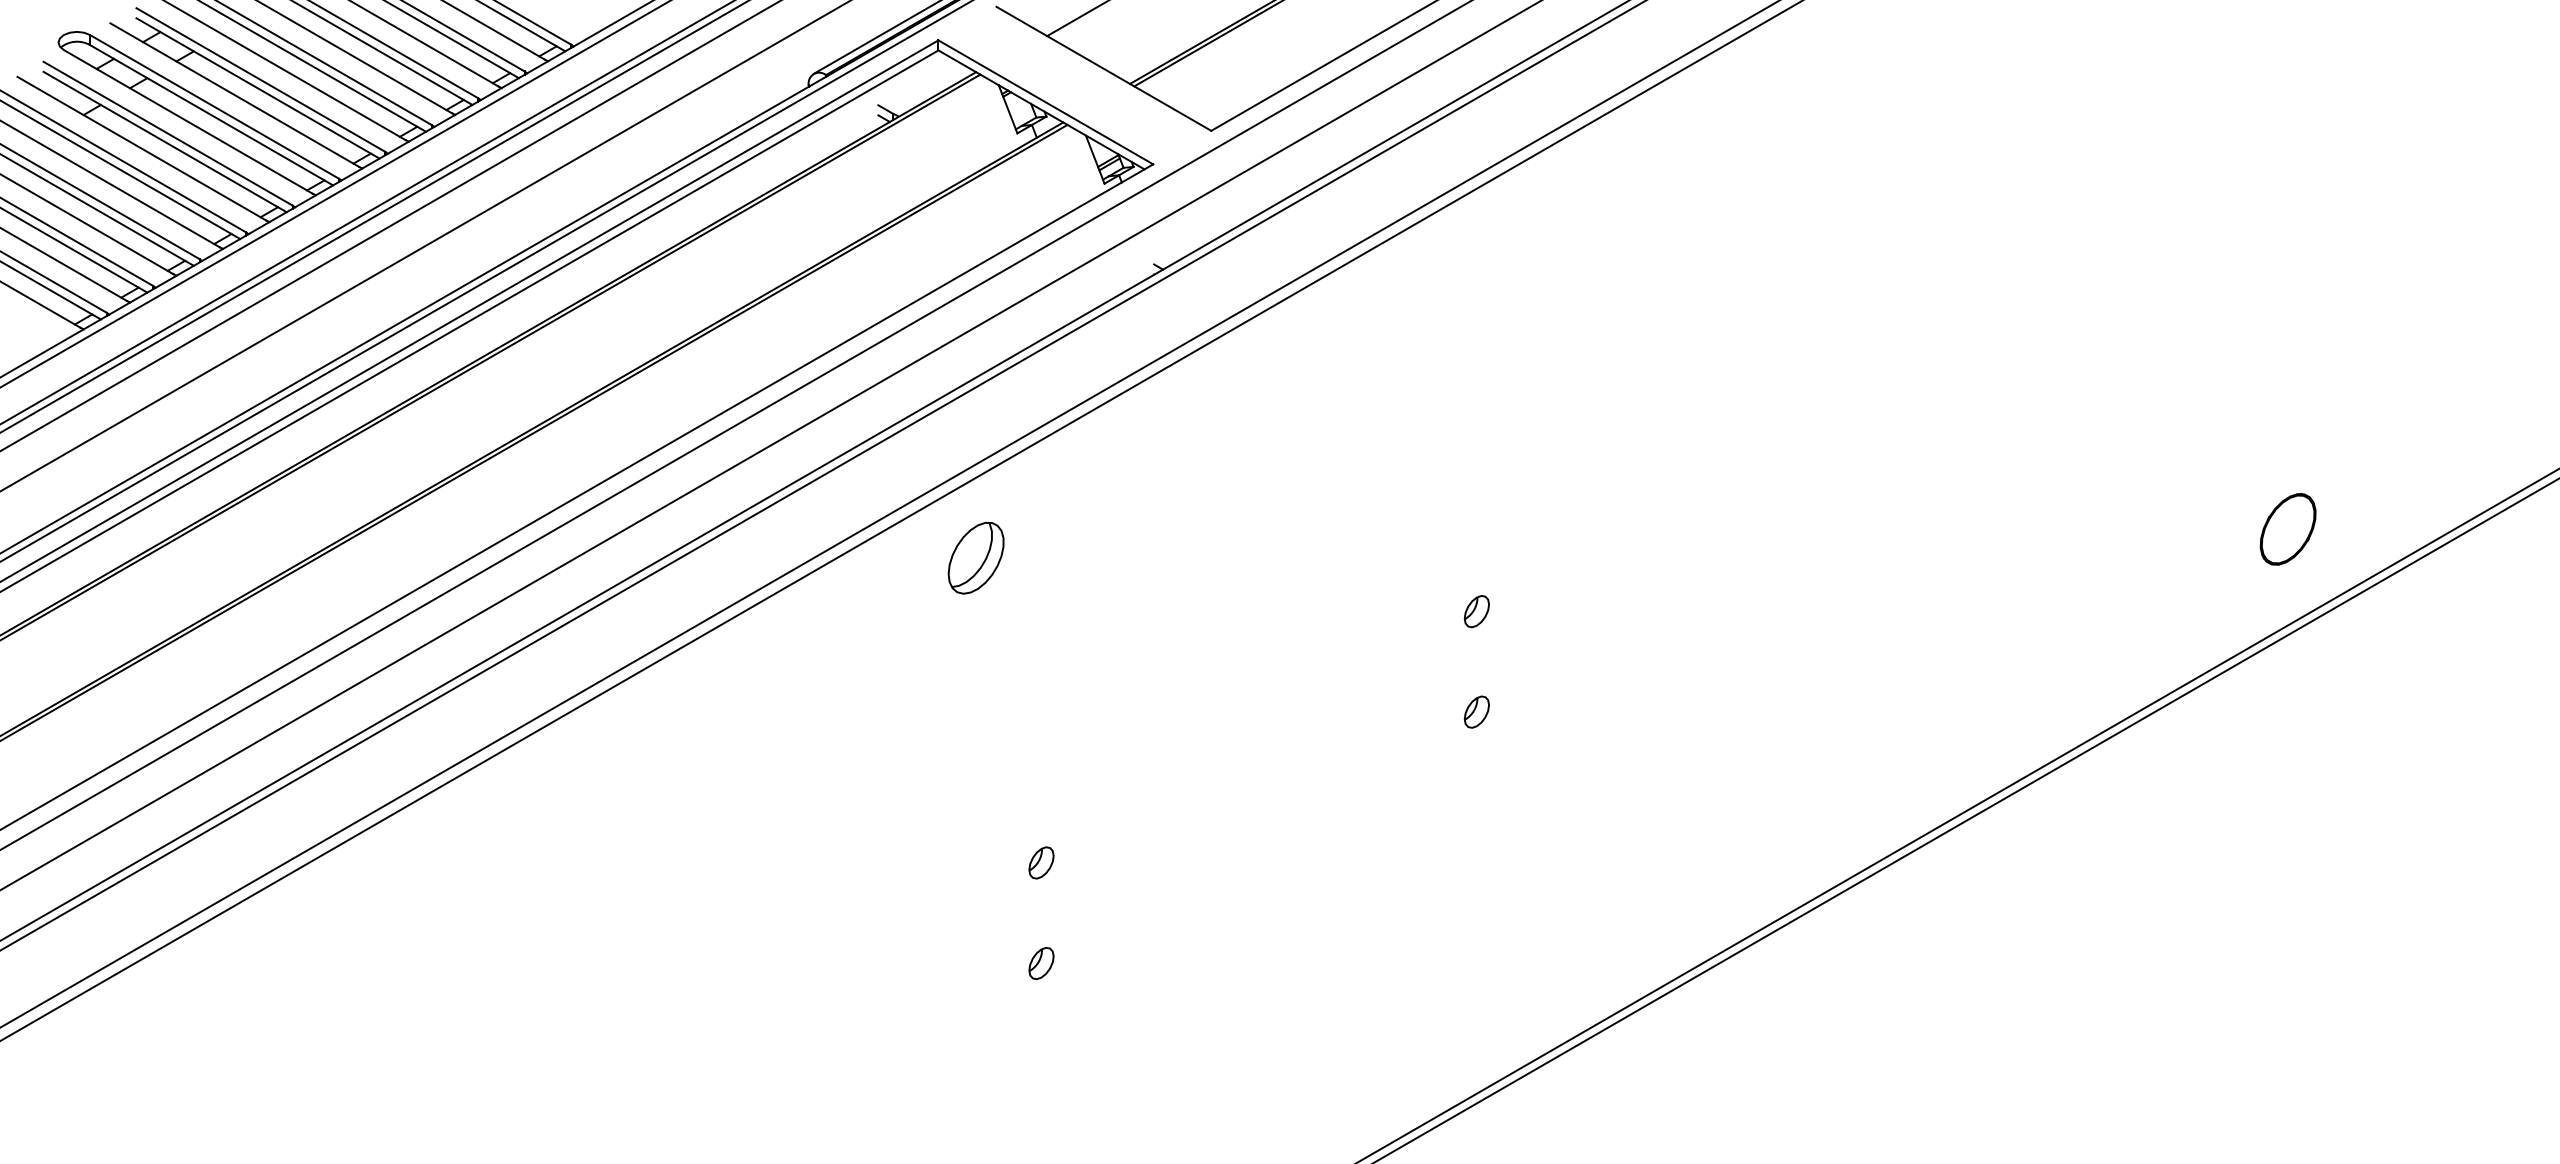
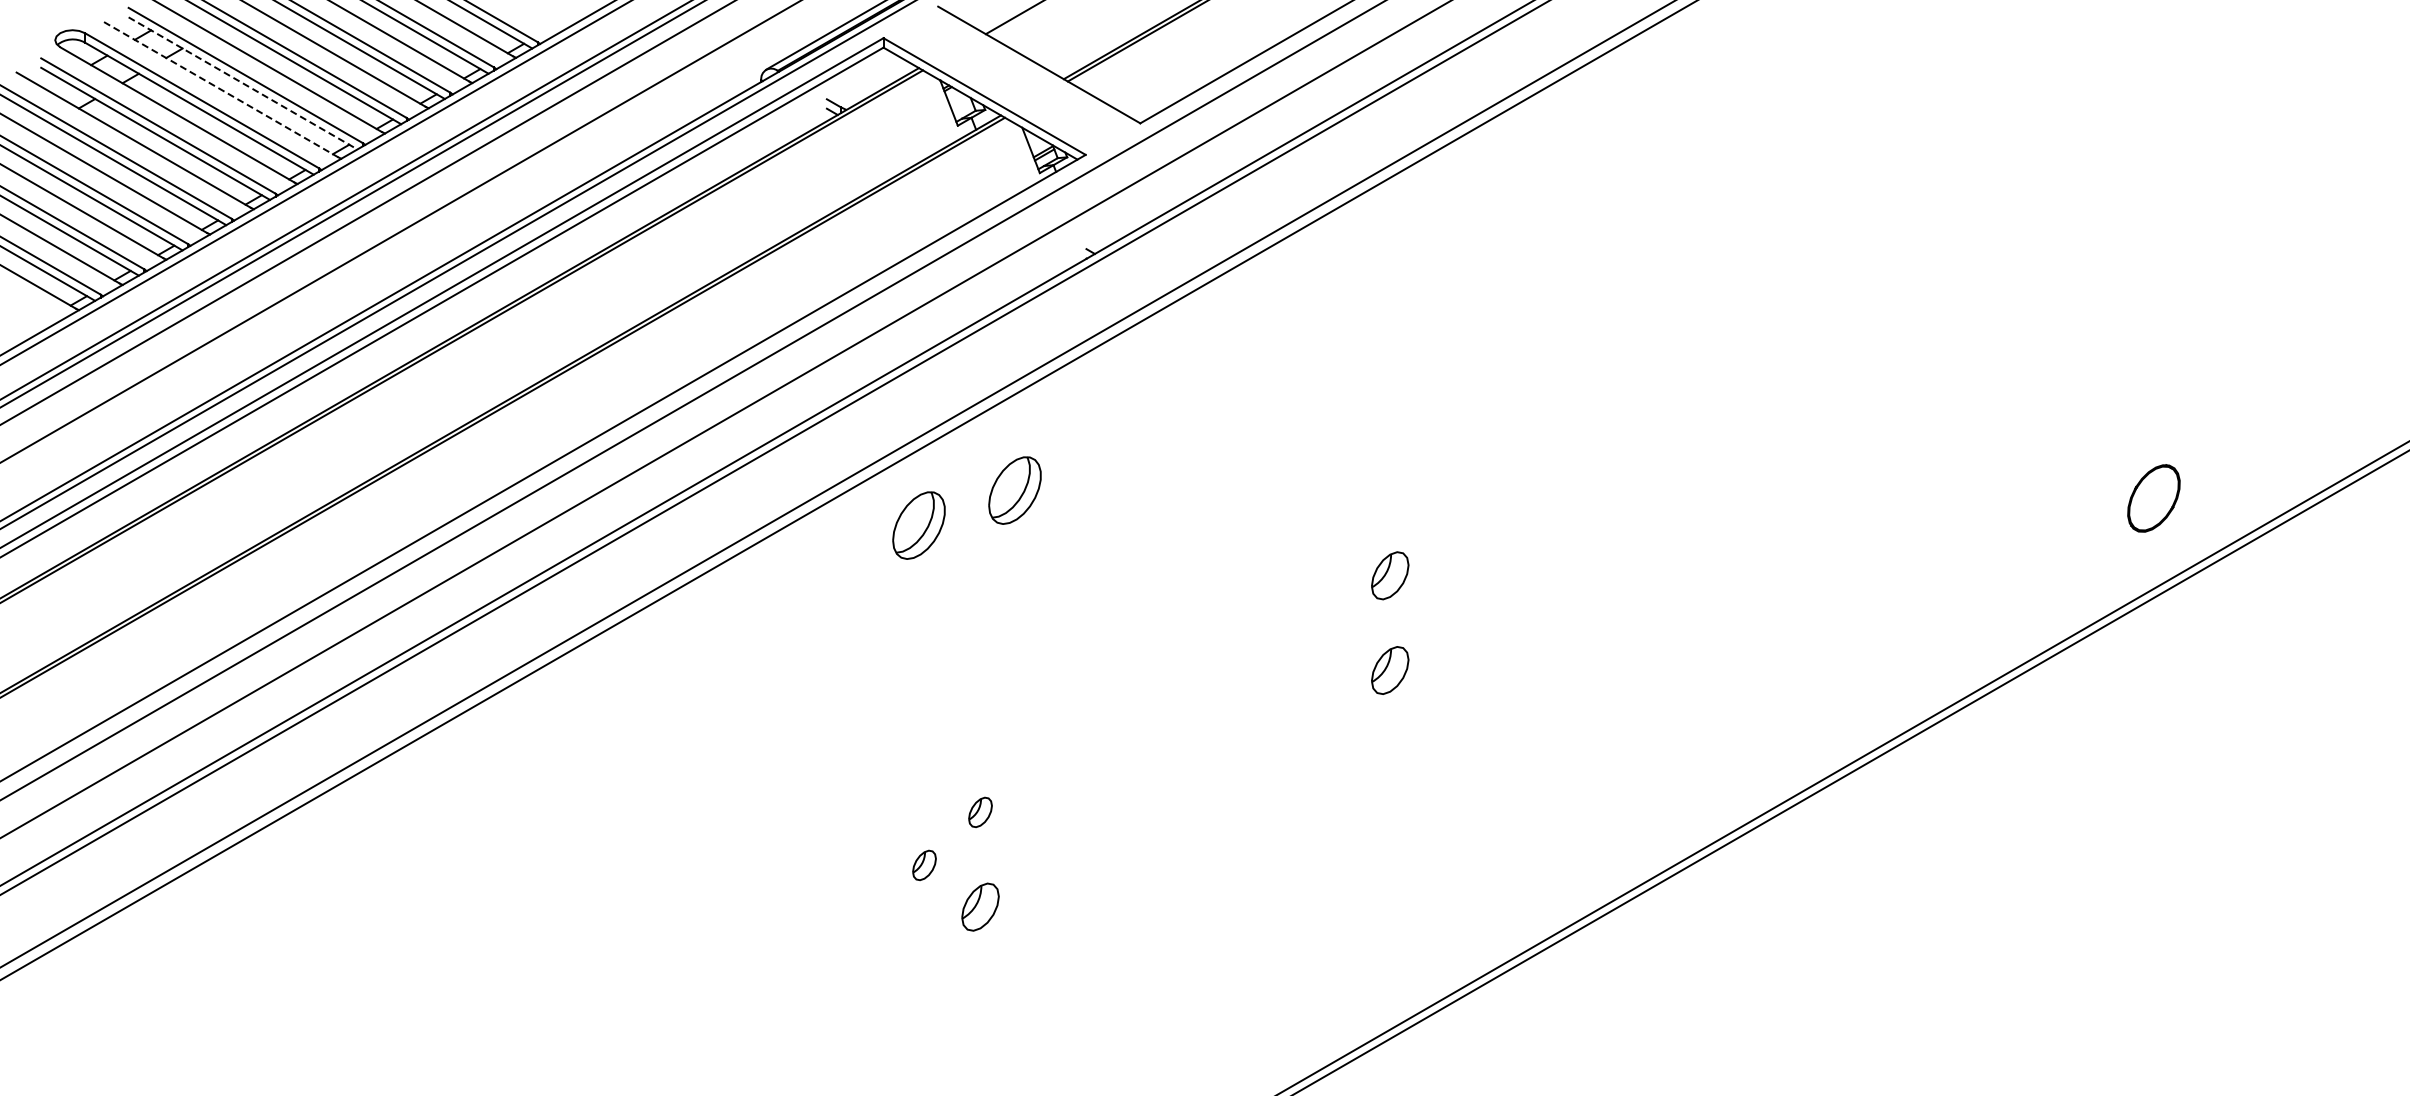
line: (258, 88) -> (243, 83), solid -> dashed
line: (235, 94) -> (221, 89), solid -> dashed
part: (1077, 520) -> (1014, 490), added
part: (1477, 611) -> (1390, 575), size x1.6
part: (1477, 712) -> (1390, 670), size x1.6
part: (981, 918) -> (924, 864), added
part: (1041, 962) -> (980, 906), size x1.6

